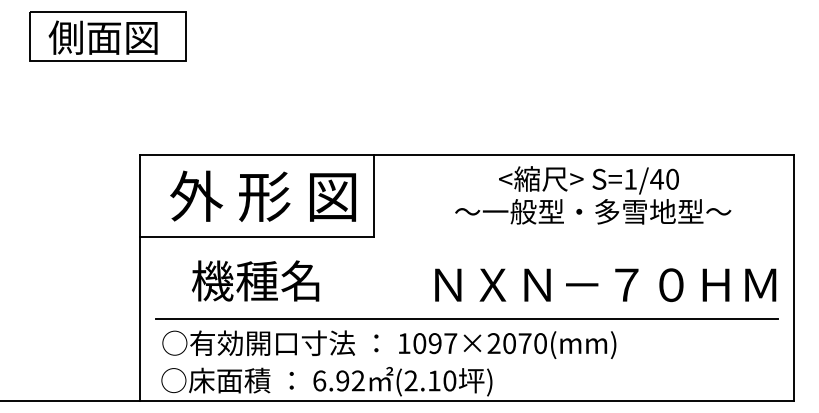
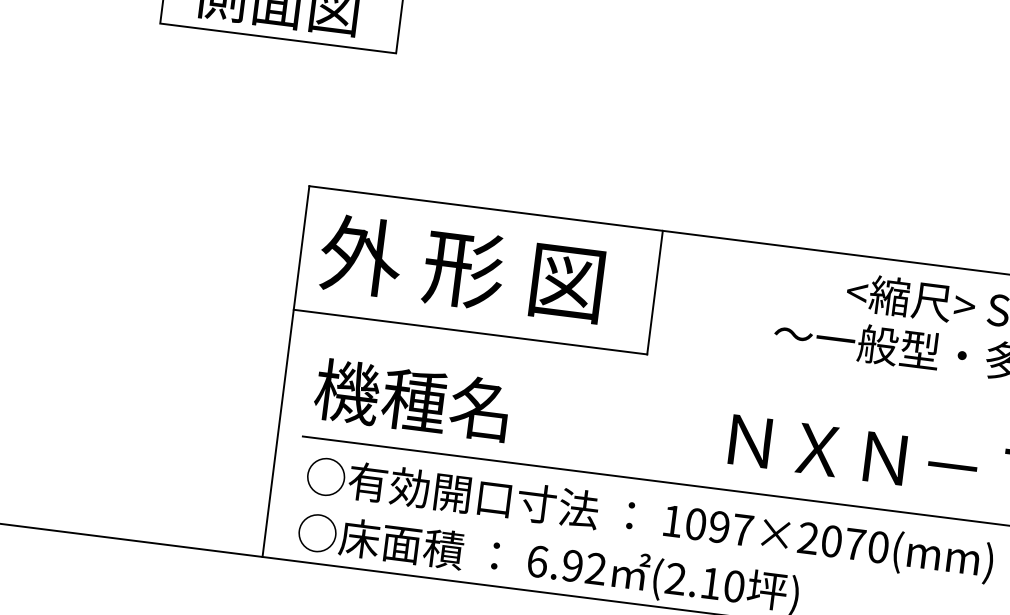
text: (262, 195) -> (461, 267), moved
text: (255, 280) -> (412, 399), moved

